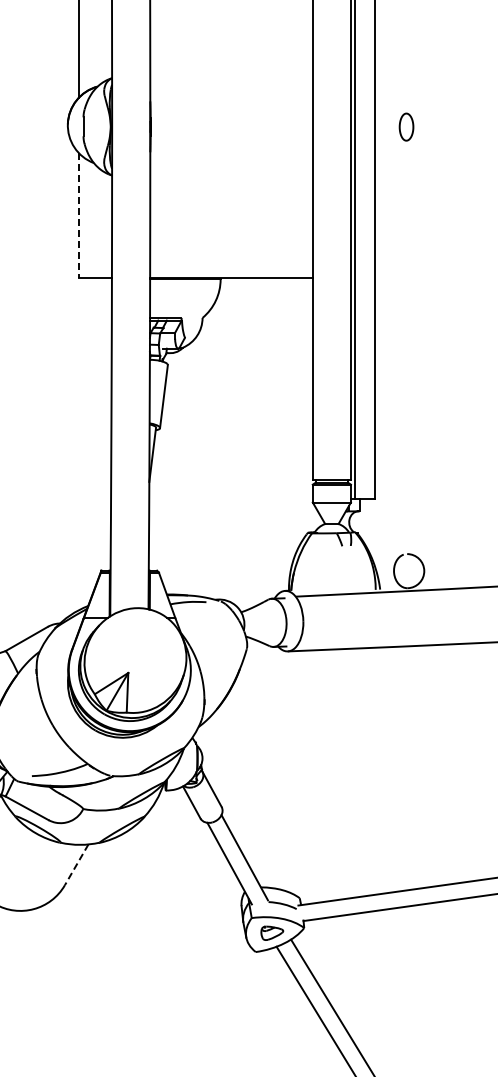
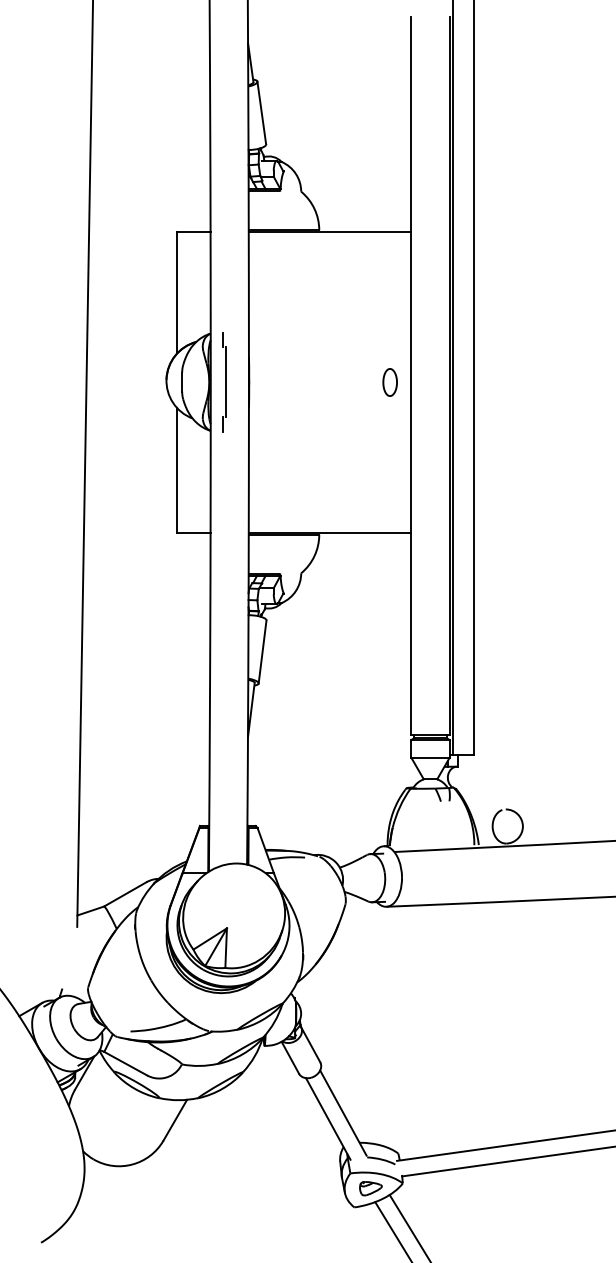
part: (125, 127) -> (224, 382), added
part: (405, 127) -> (389, 382), moved
line: (78, 216) -> (177, 471), dashed -> solid
line: (76, 865) -> (175, 1120), dashed -> solid

